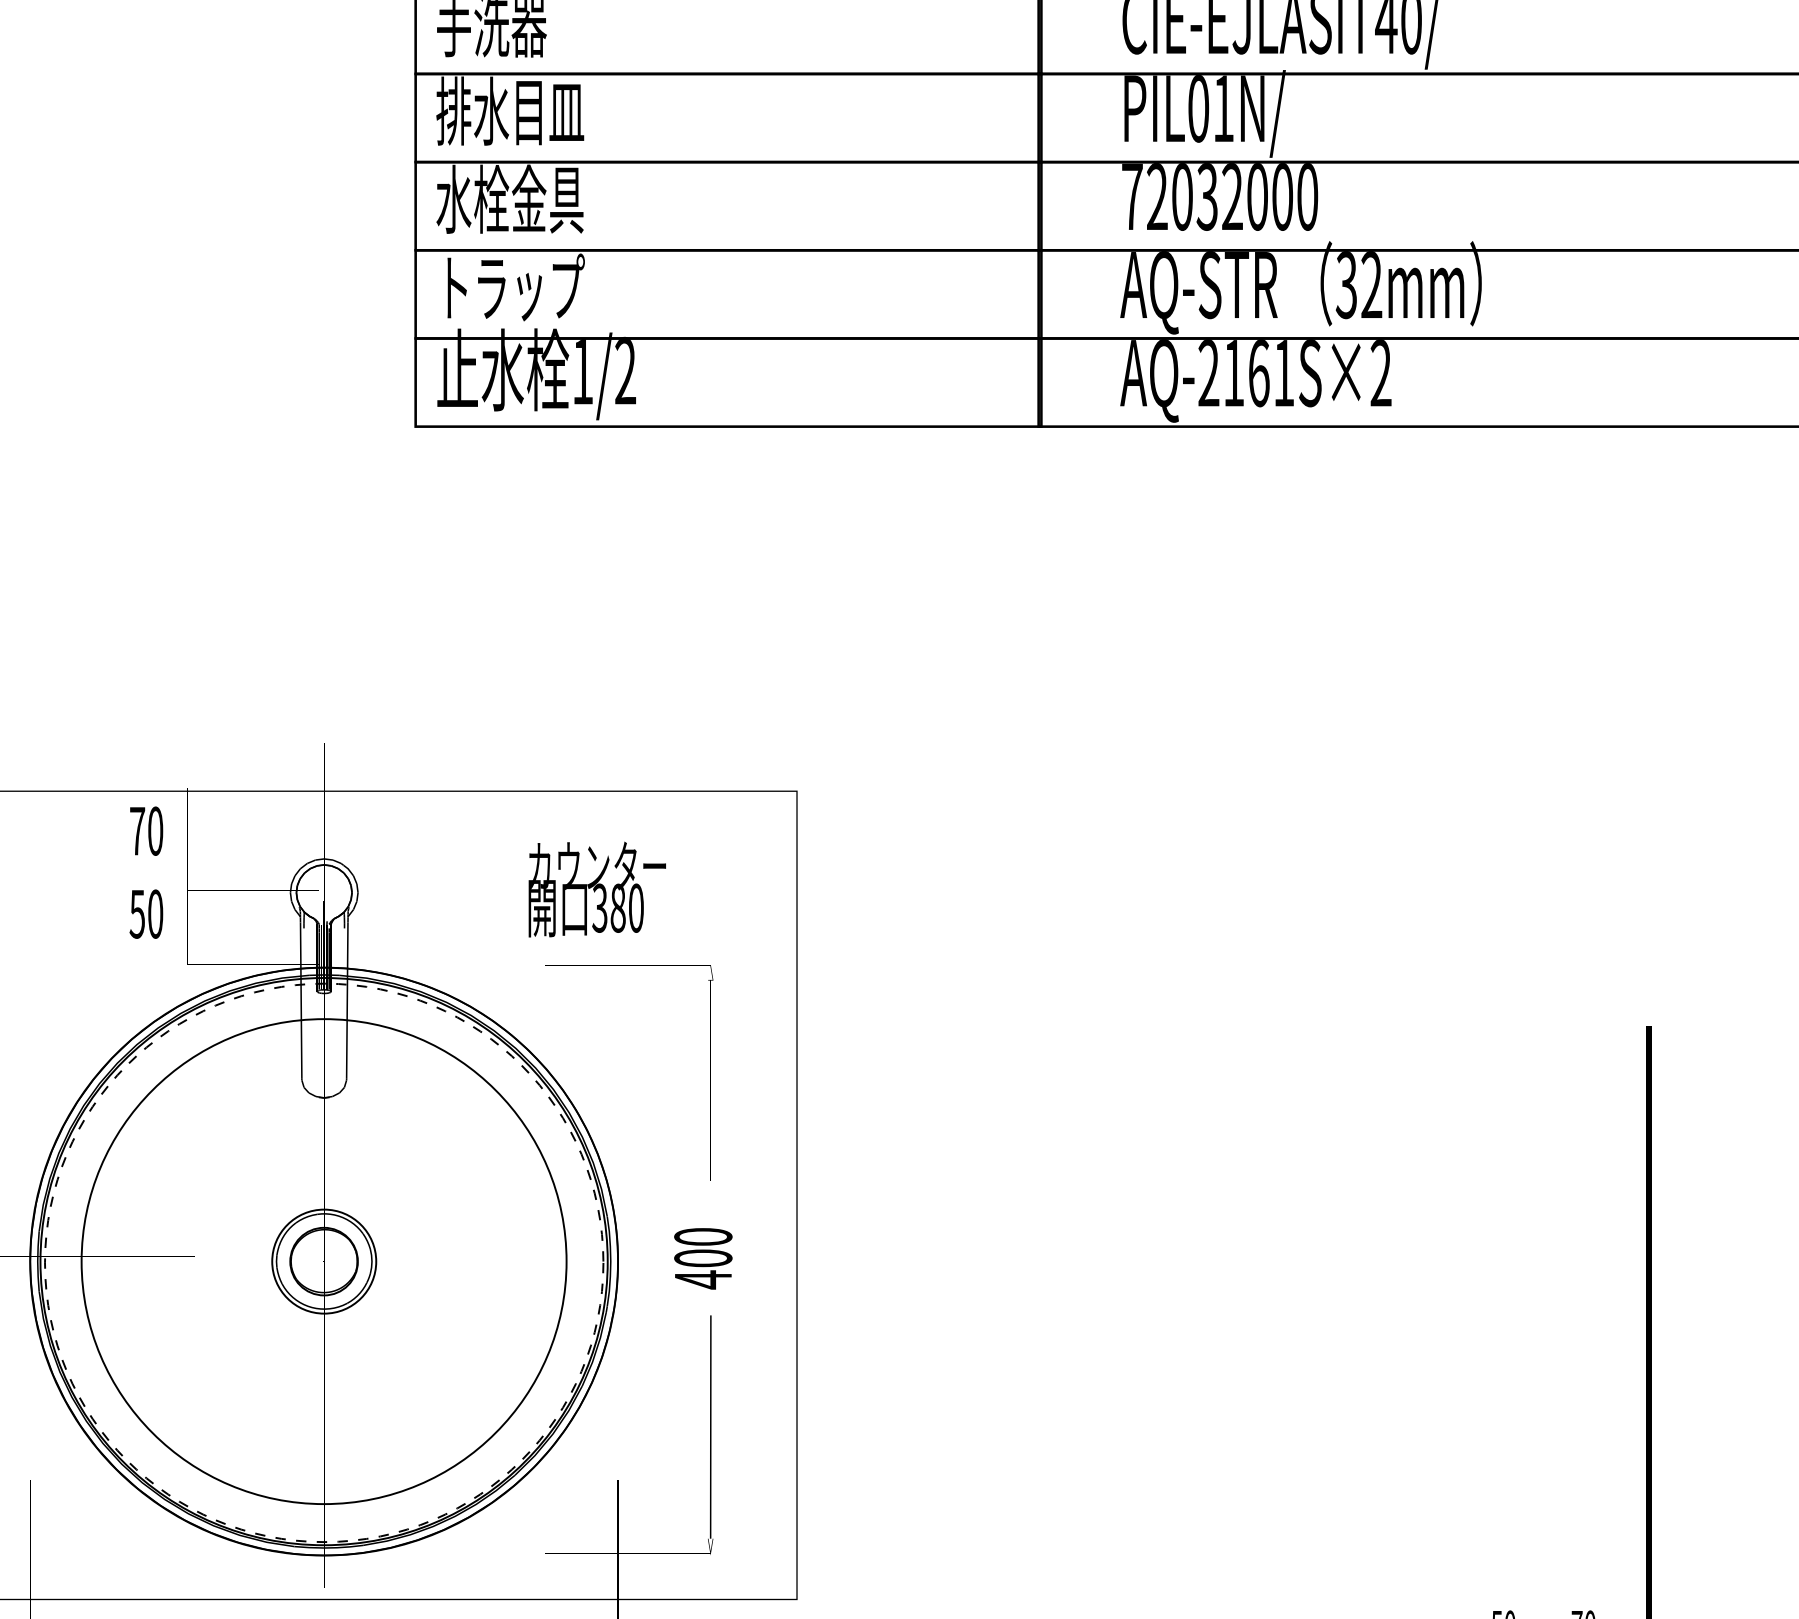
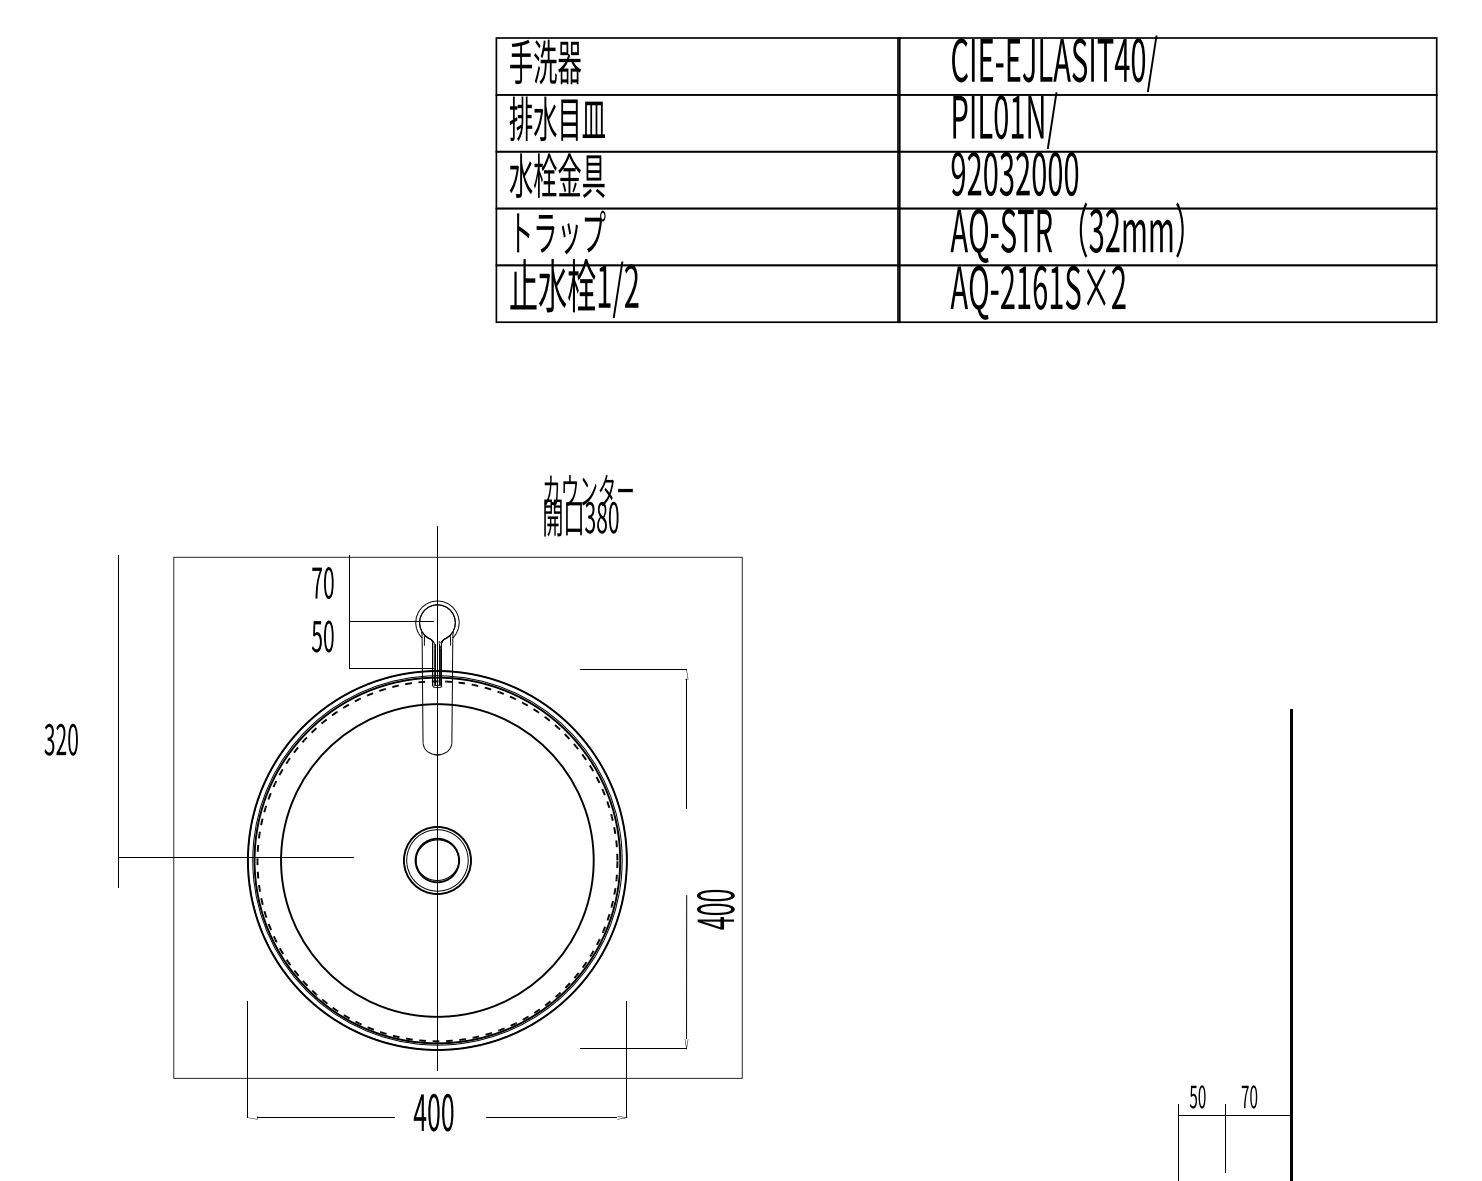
text: (1132, 197) -> (958, 174), 72032000 -> 92032000
text: (597, 889) -> (588, 505), moved
text: (702, 1258) -> (715, 909), moved

